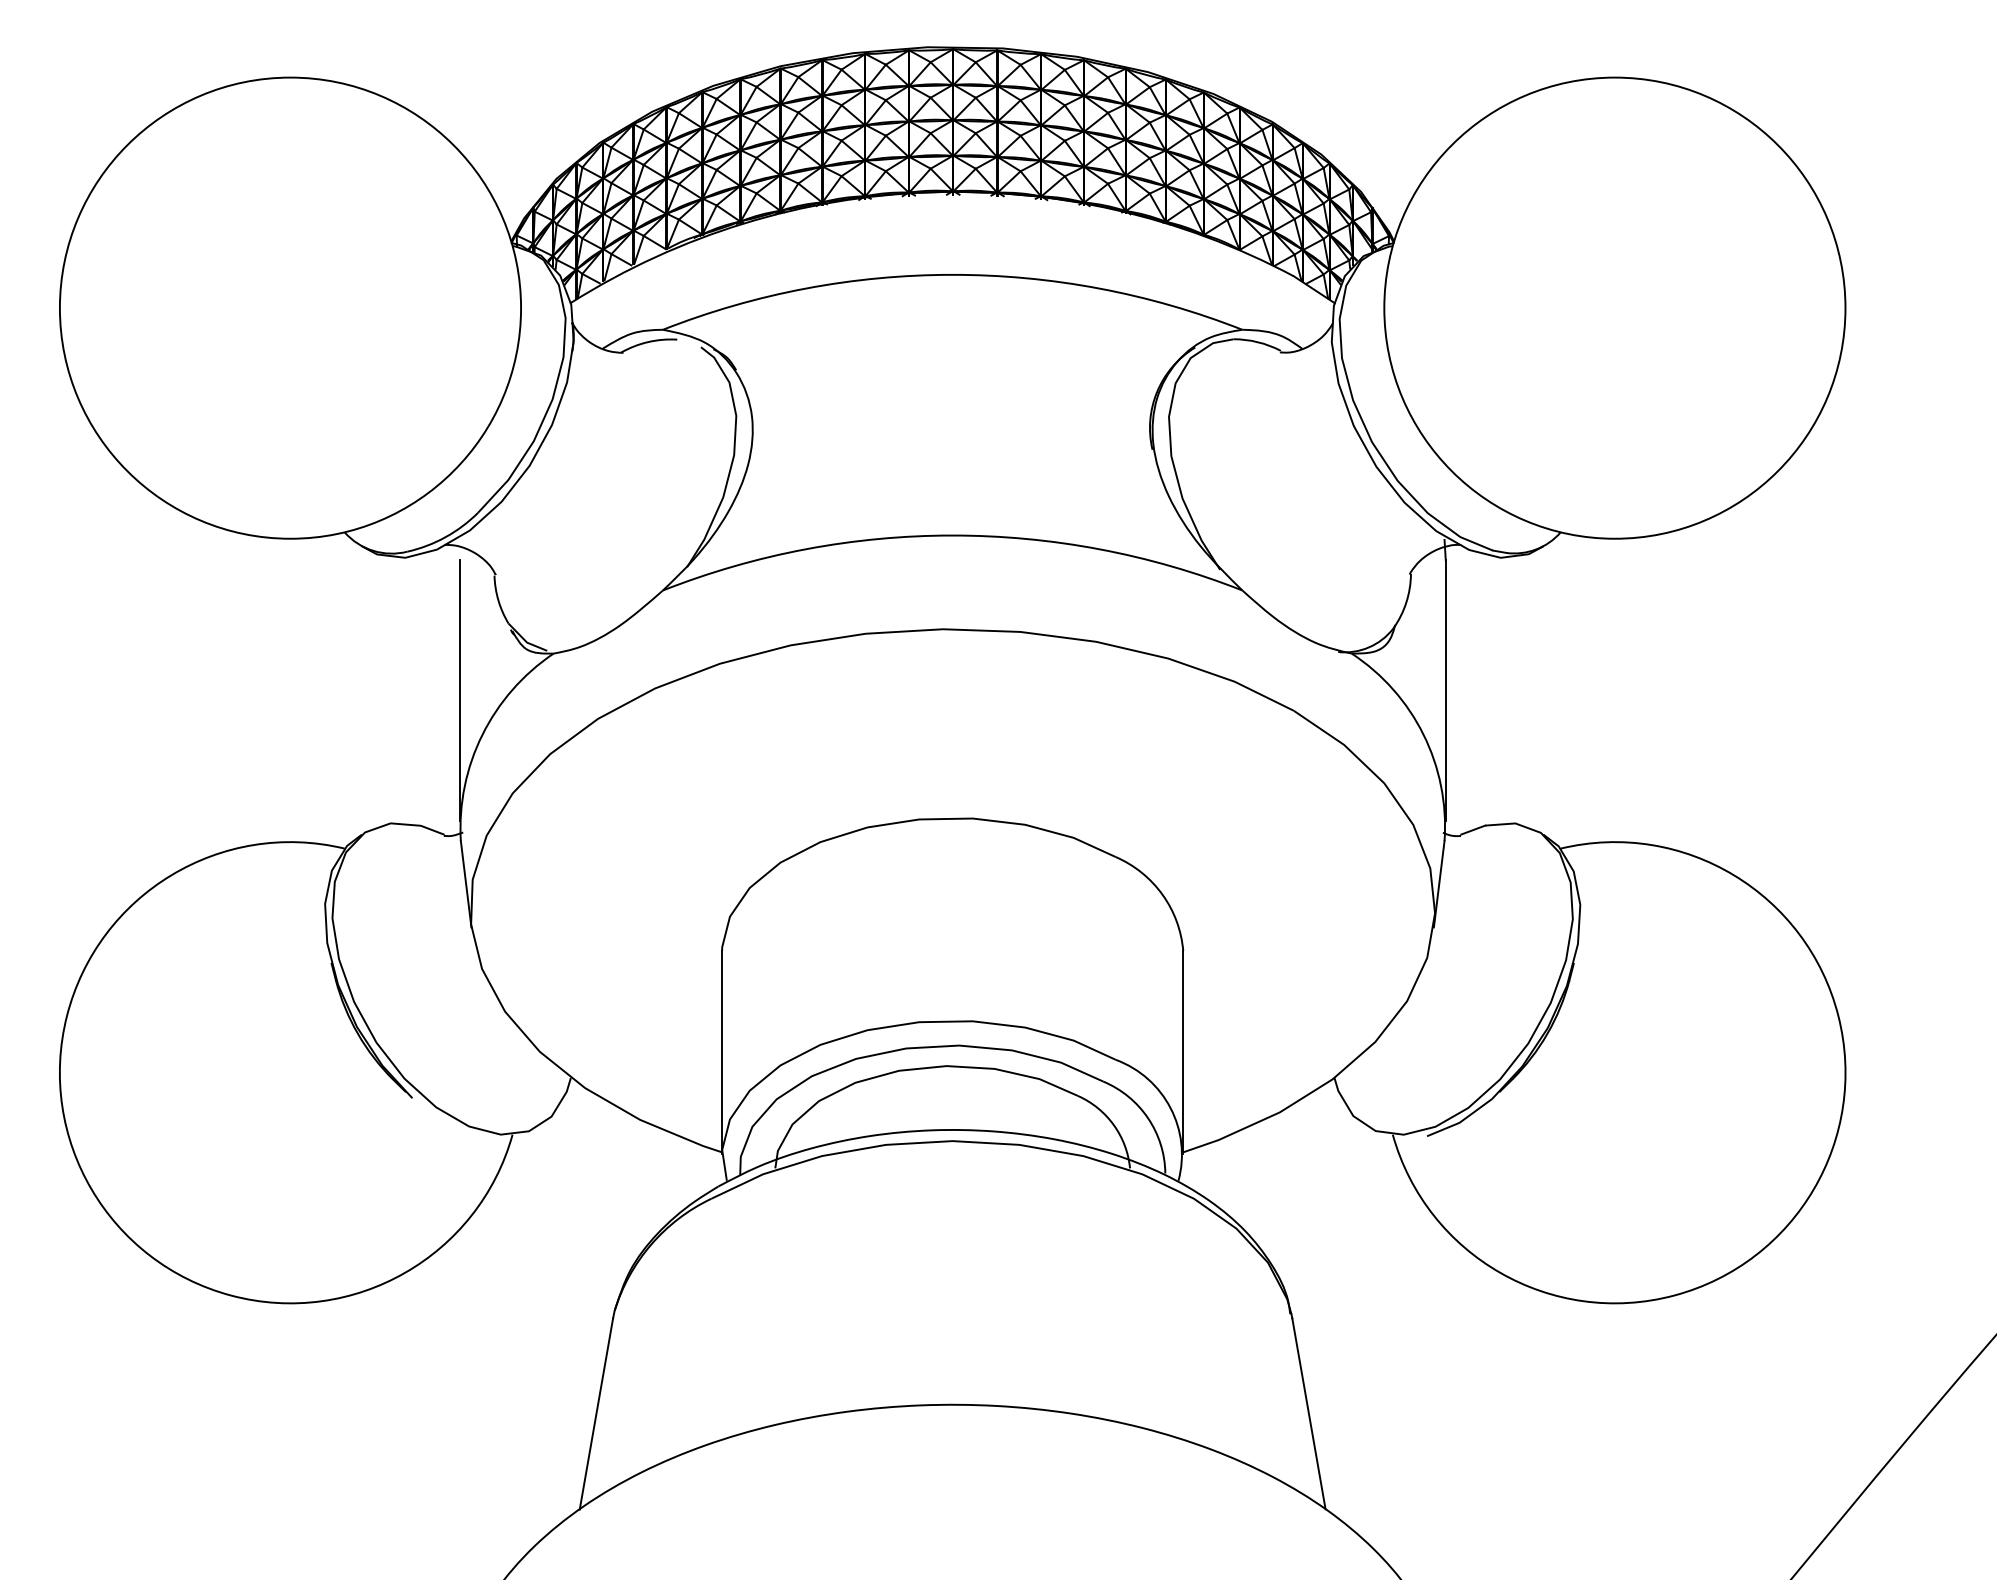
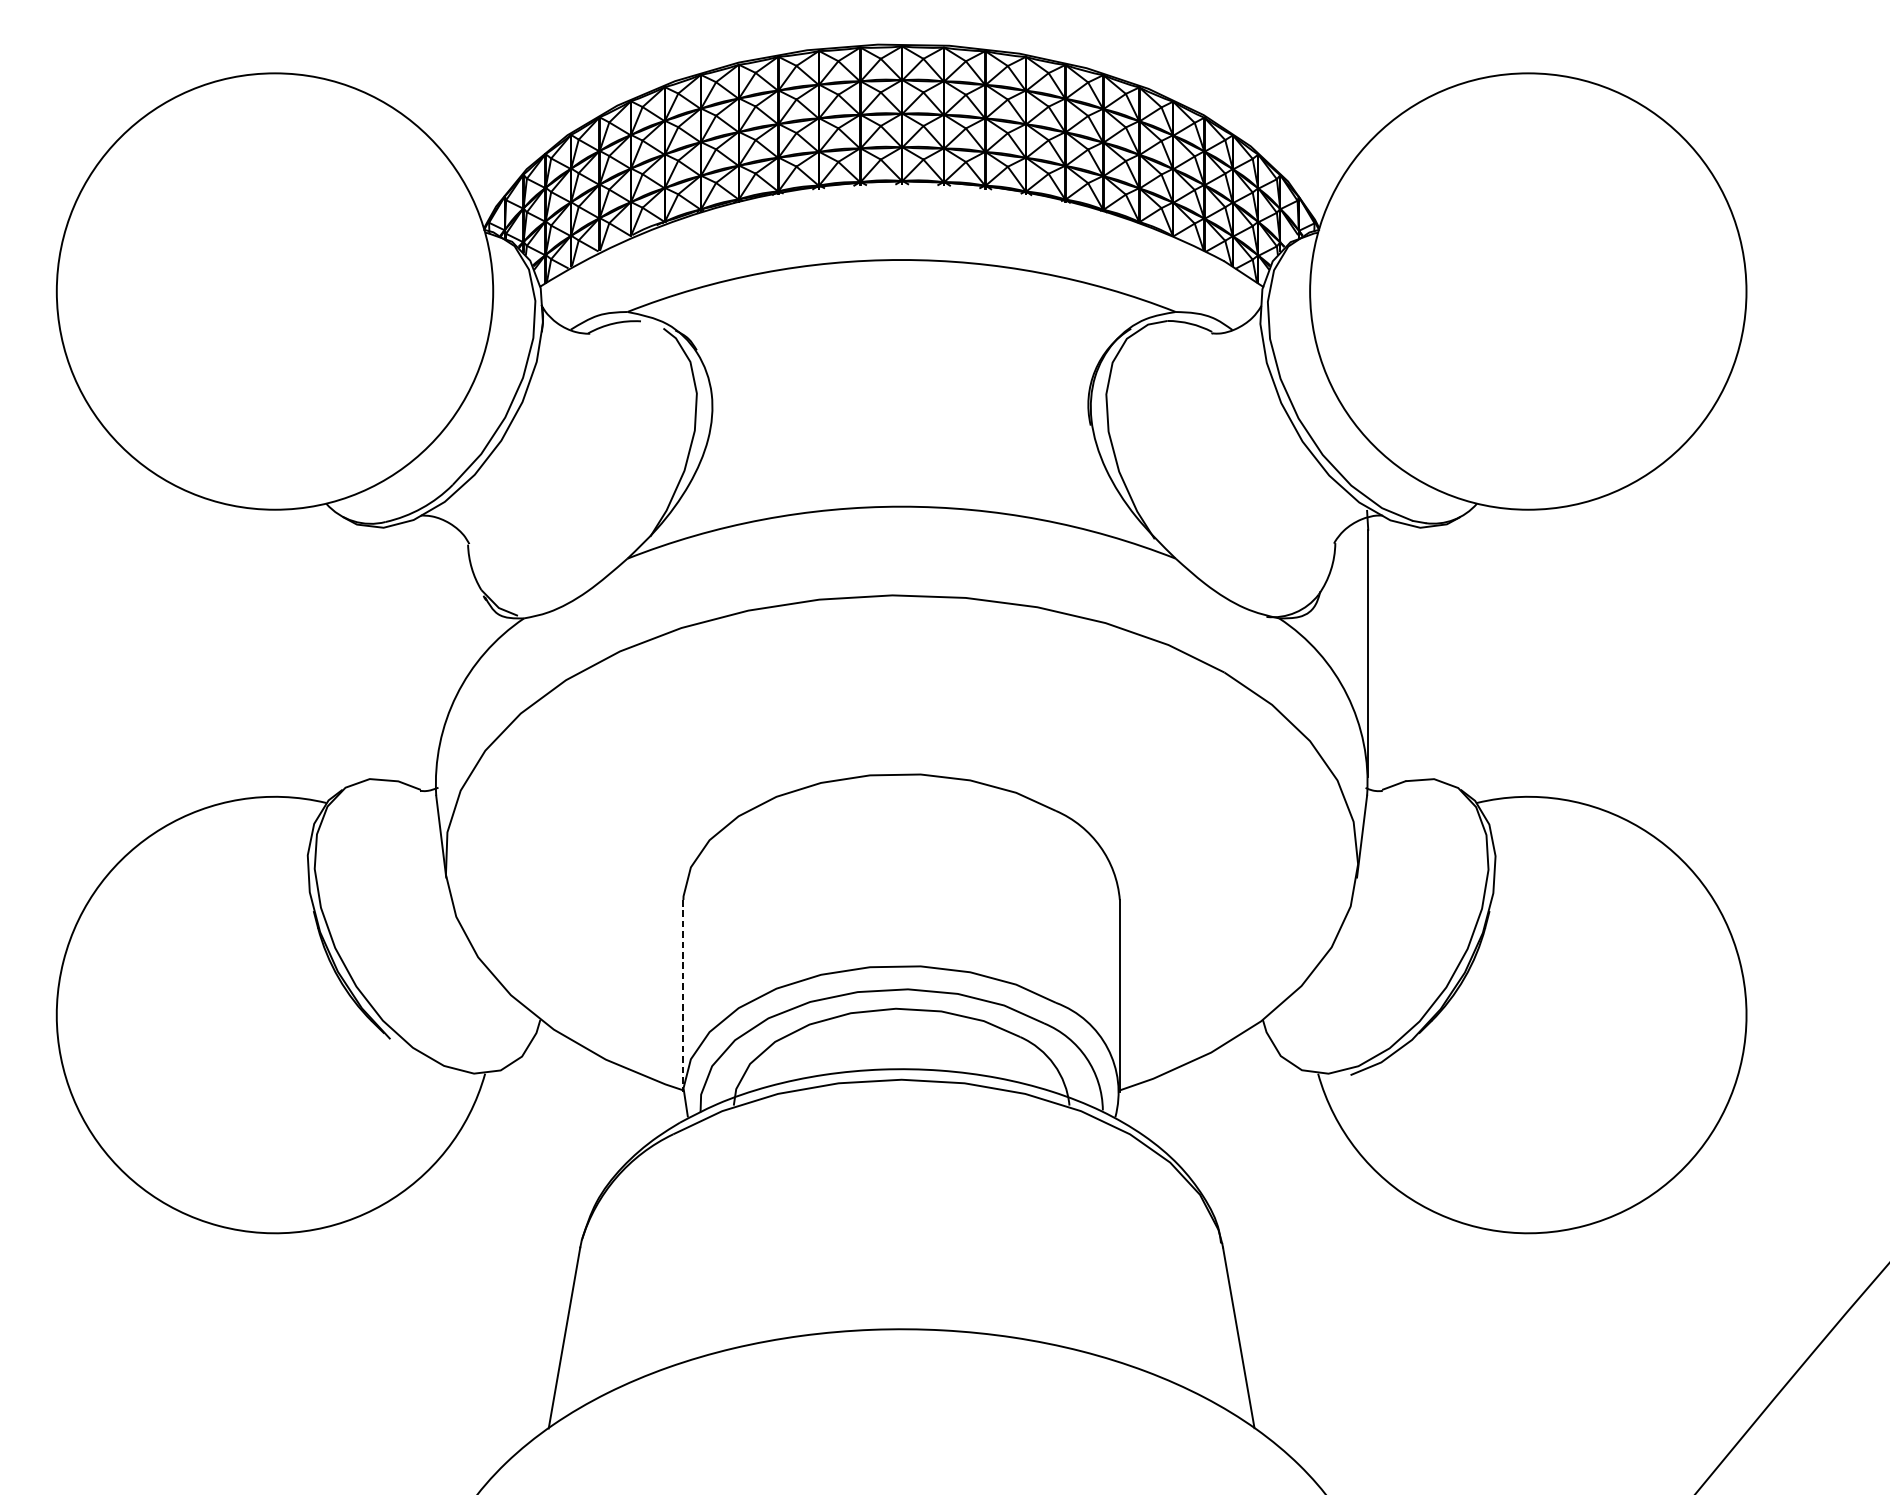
line: (459, 690) -> (434, 653), removed
line: (722, 1053) -> (683, 996), solid -> dashed

